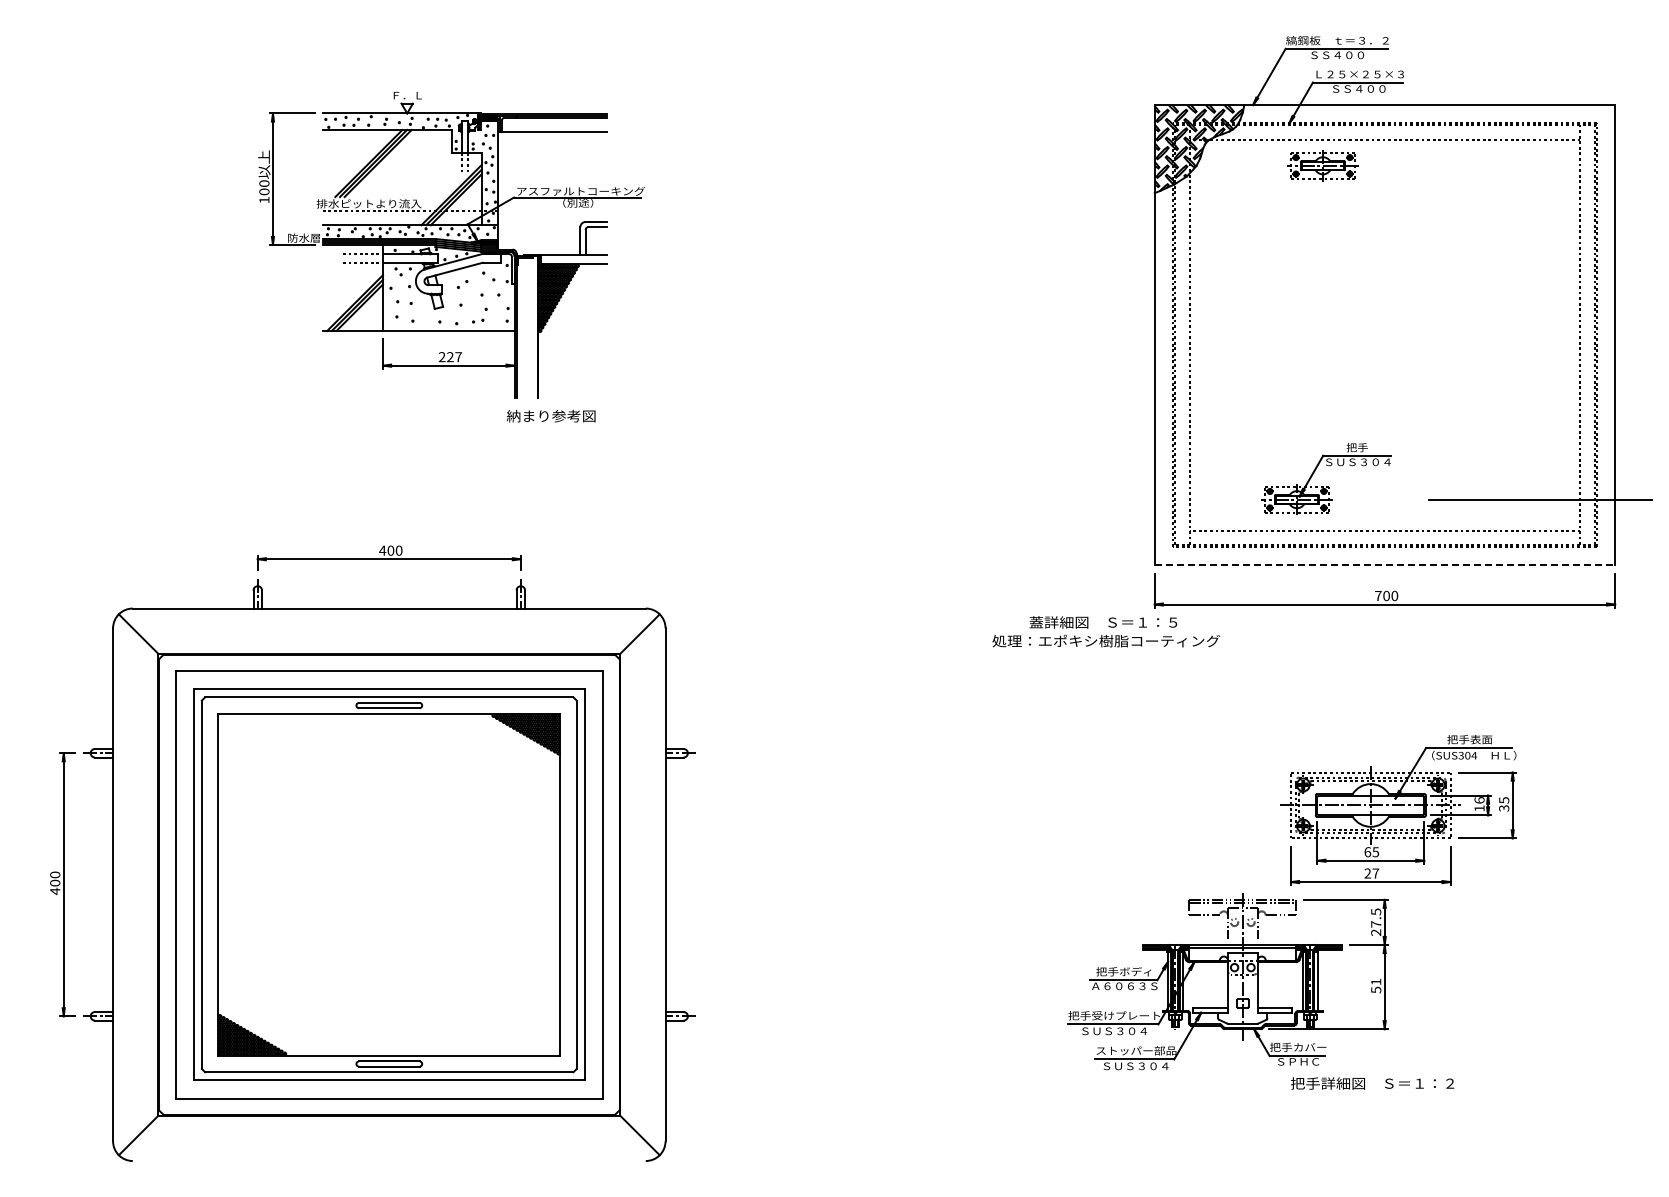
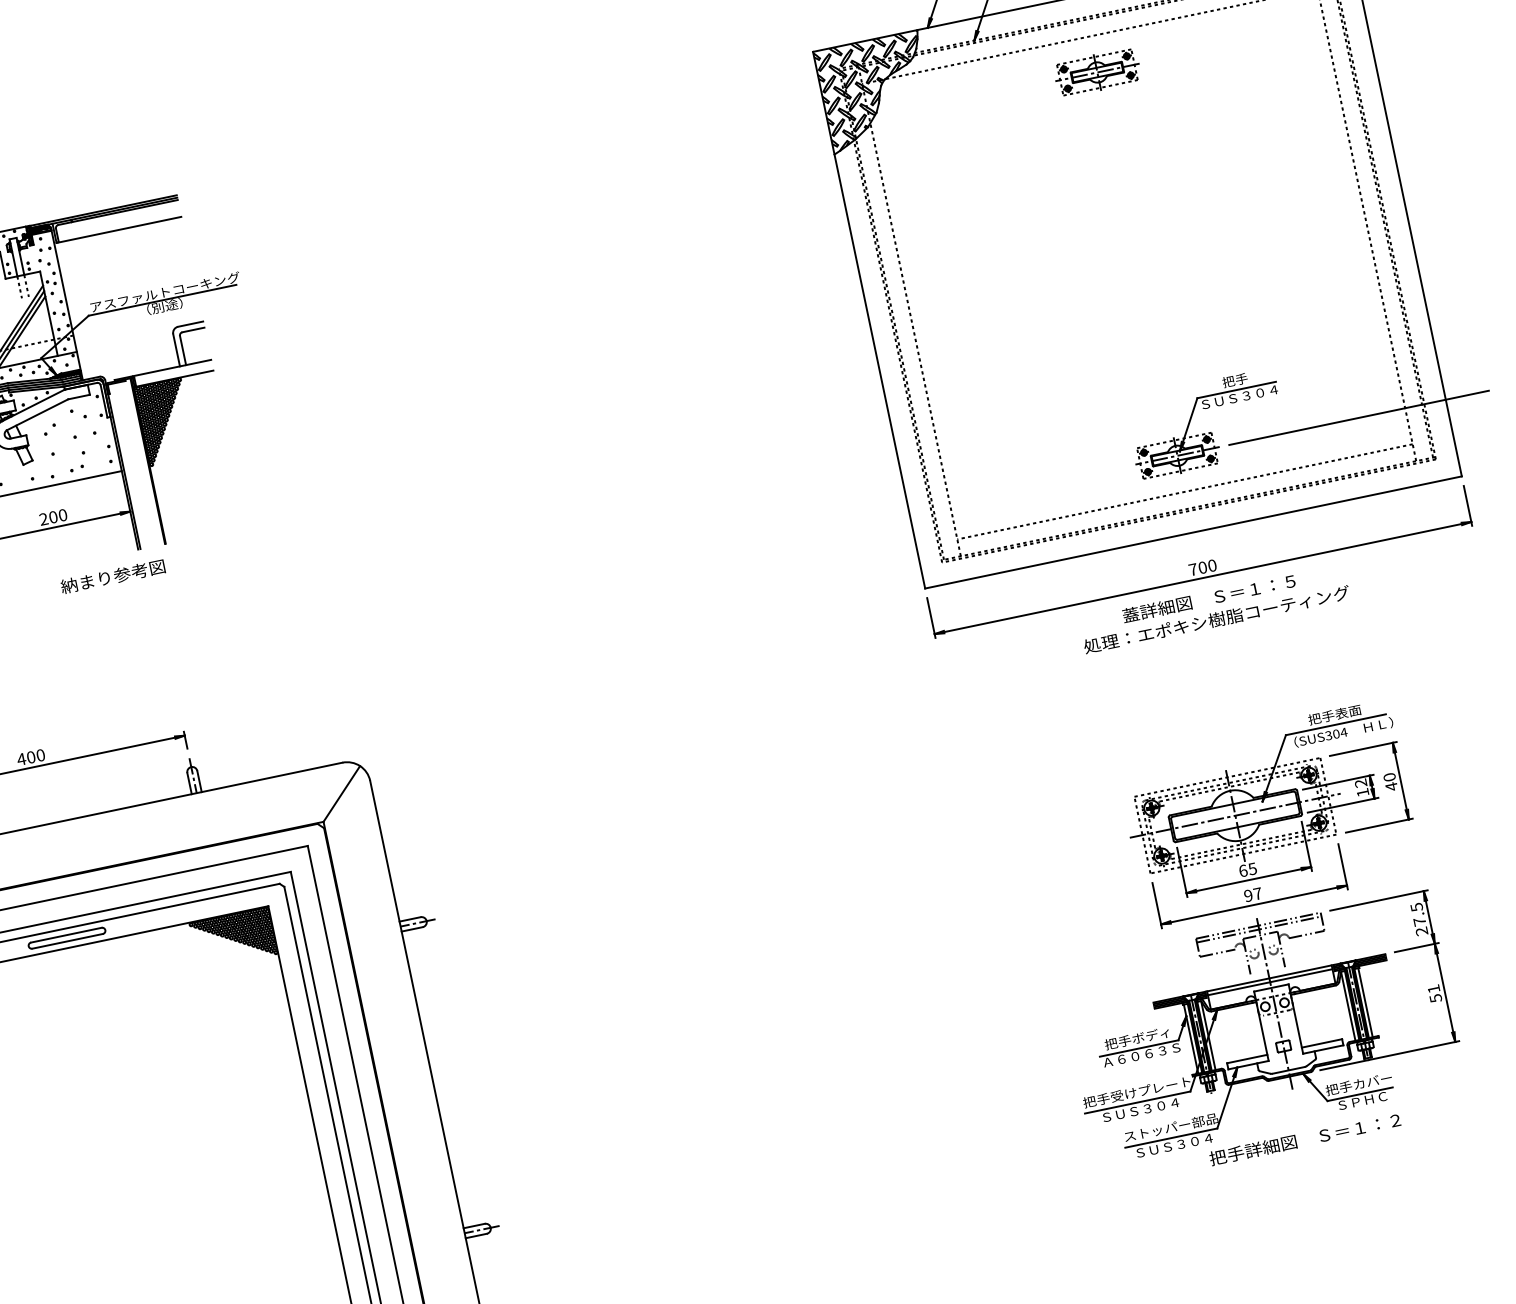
part: (1322, 165) -> (1096, 72), moved
text: (454, 357) -> (58, 516), 227 -> 200
text: (550, 416) -> (112, 577), moved
part: (1326, 486) -> (1208, 433), moved
line: (1385, 565) -> (1194, 532), dashed -> solid
text: (1105, 631) -> (1213, 608), moved
text: (1479, 800) -> (1360, 783), 16 -> 12
text: (1504, 804) -> (1391, 782), 35 -> 40
text: (1367, 873) -> (1248, 895), 27 -> 97
part: (1227, 981) -> (1260, 1024), moved

